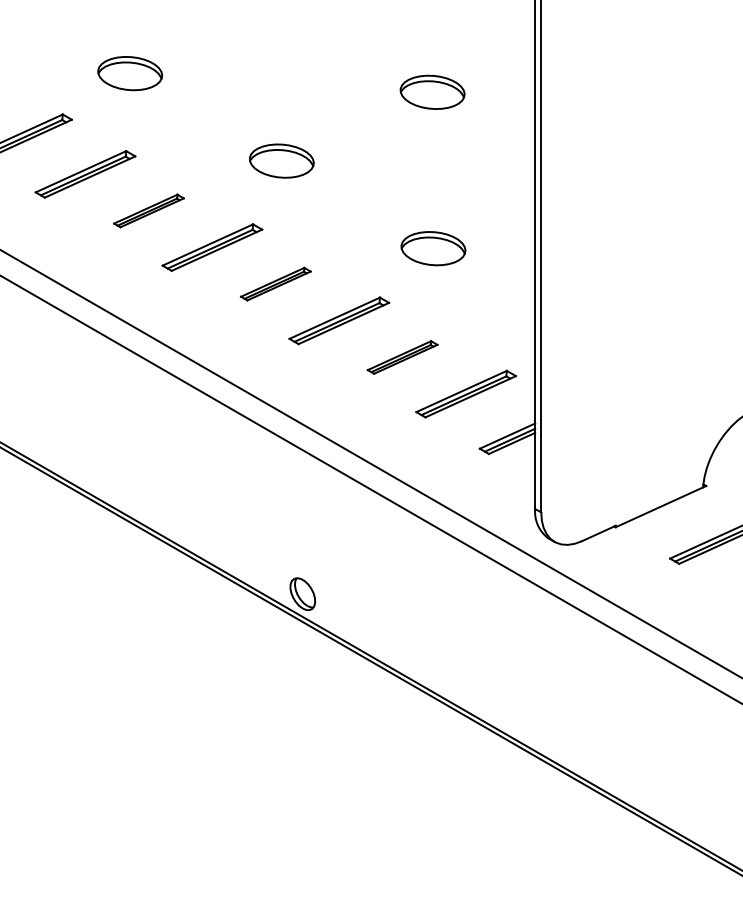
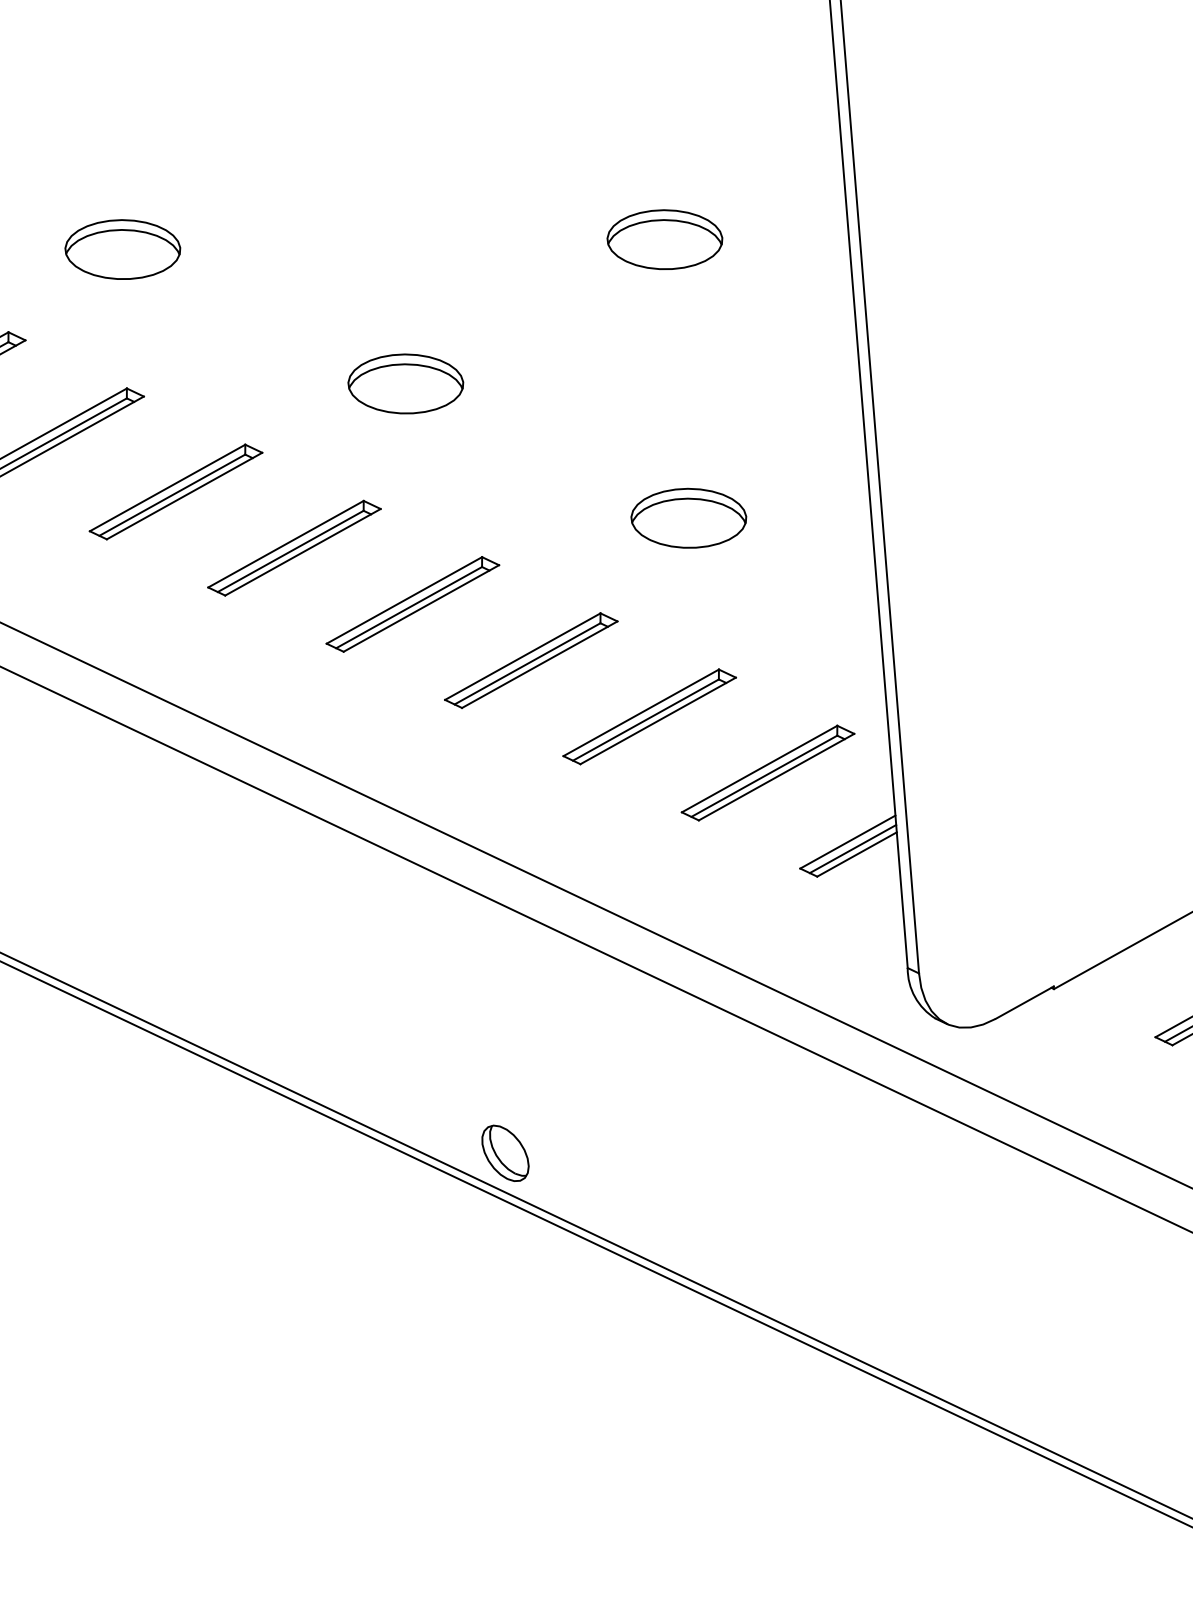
part: (148, 210) -> (175, 491), size x1.43
part: (275, 283) -> (412, 603), size x1.43
part: (402, 357) -> (649, 716), size x1.43

